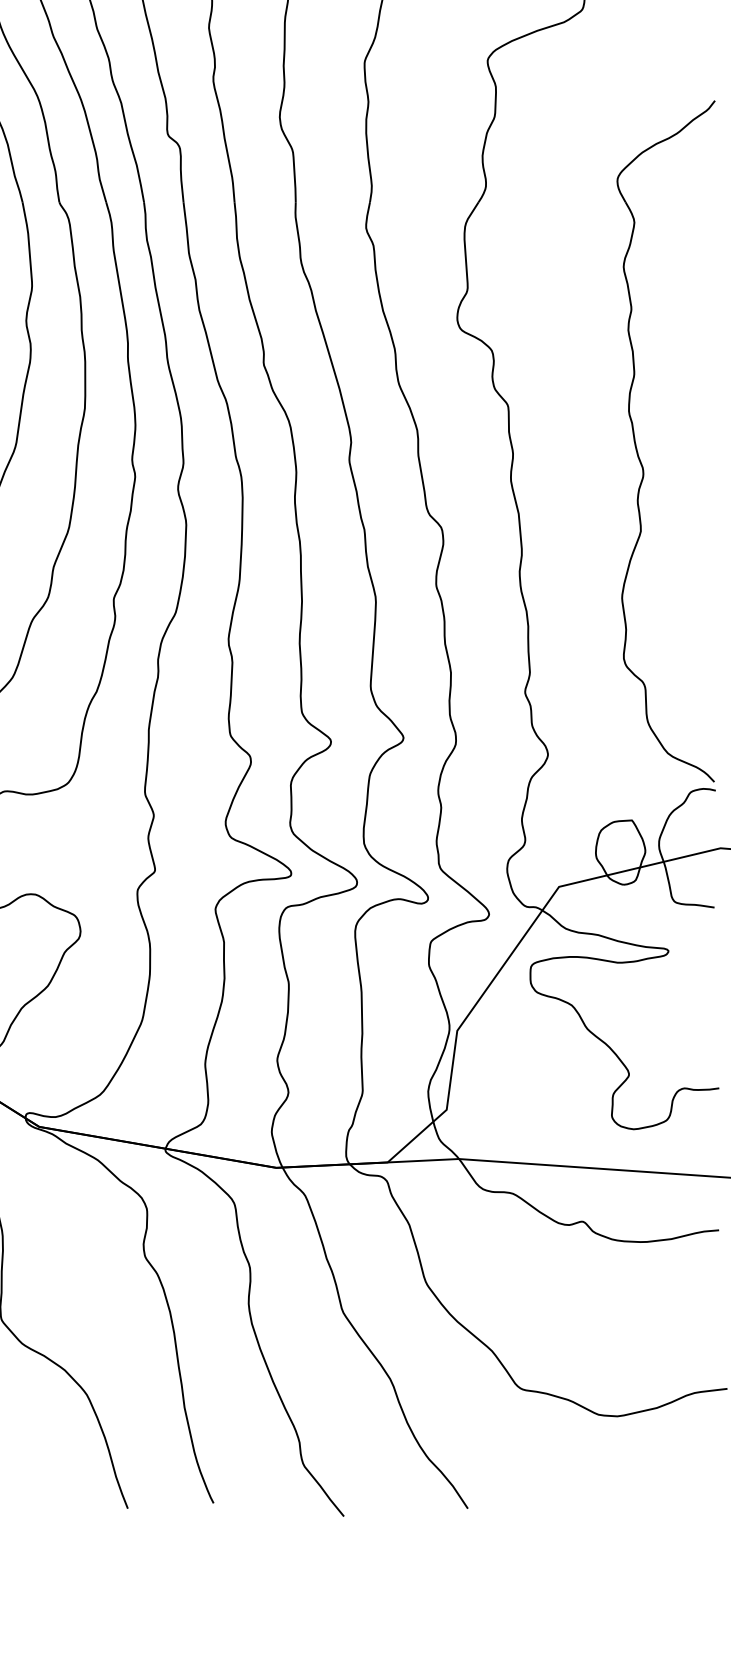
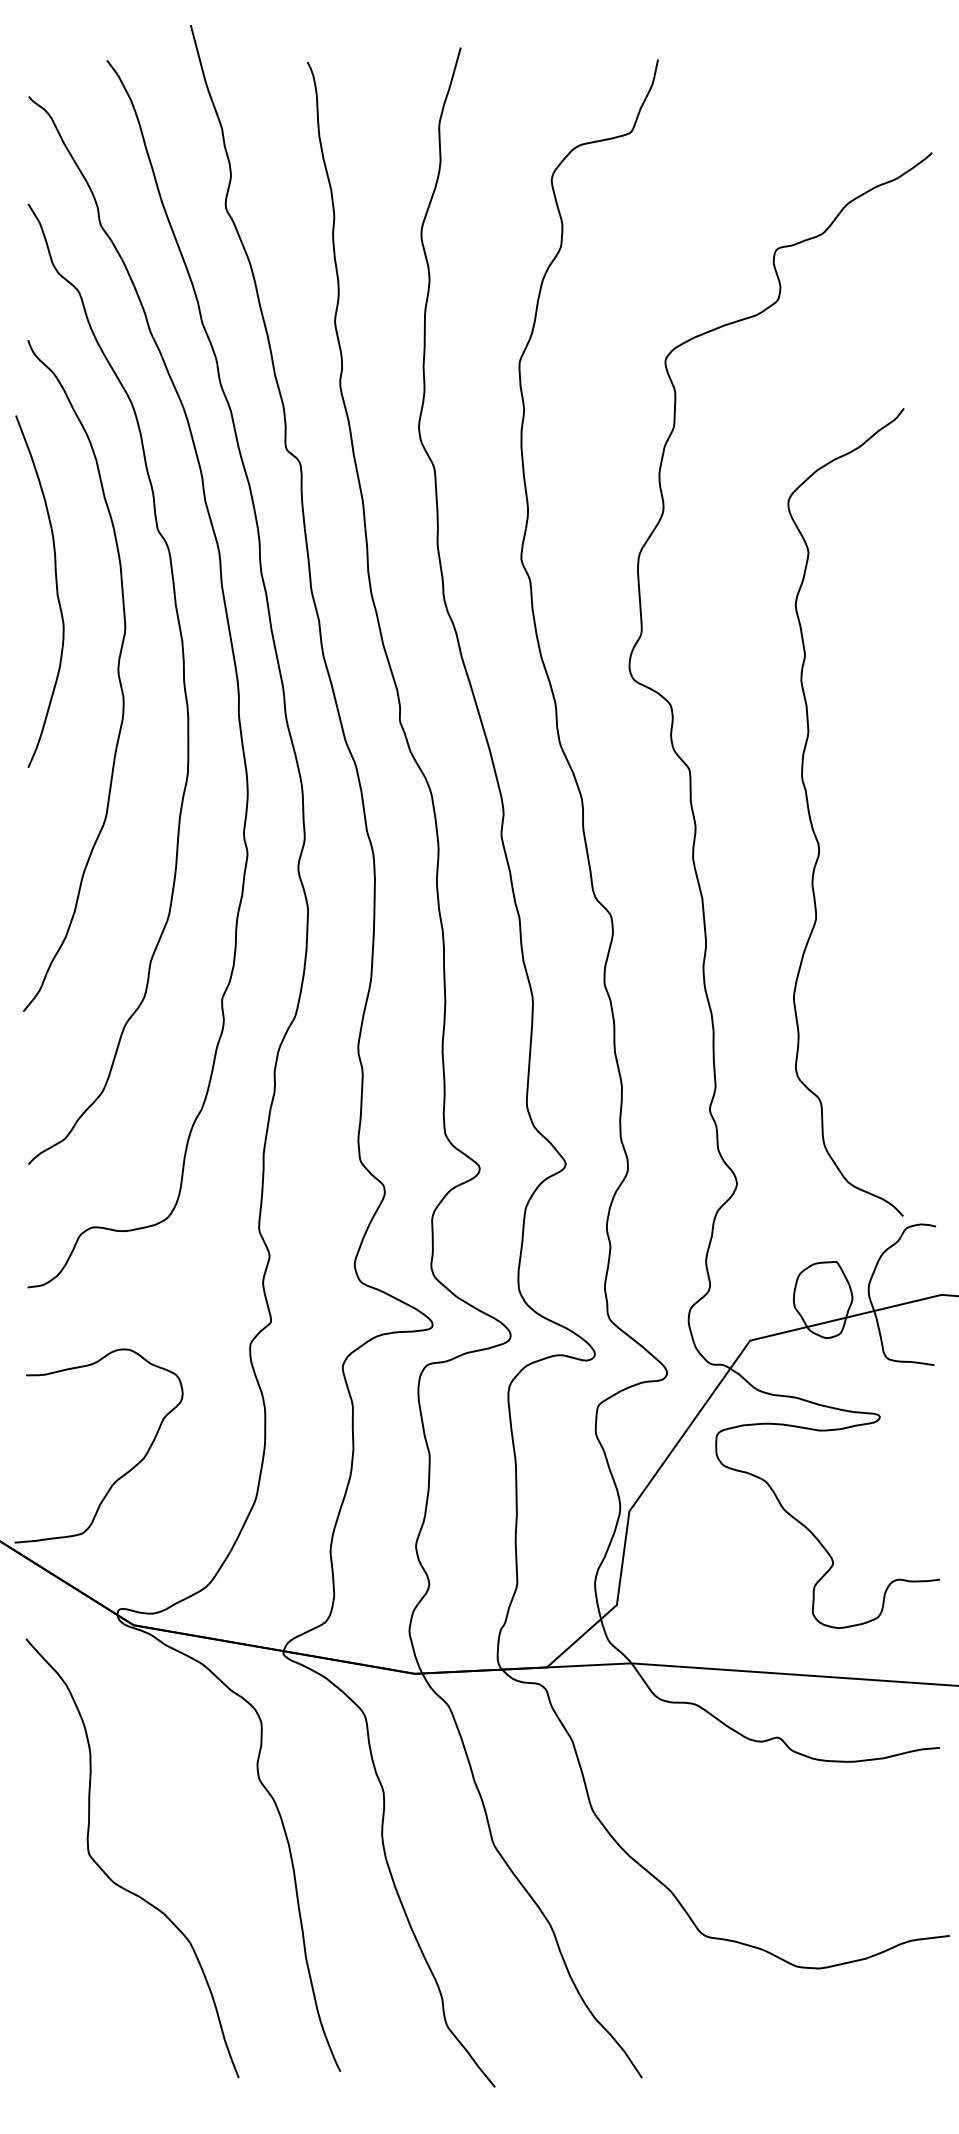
part: (636, 447) -> (811, 819), moved

